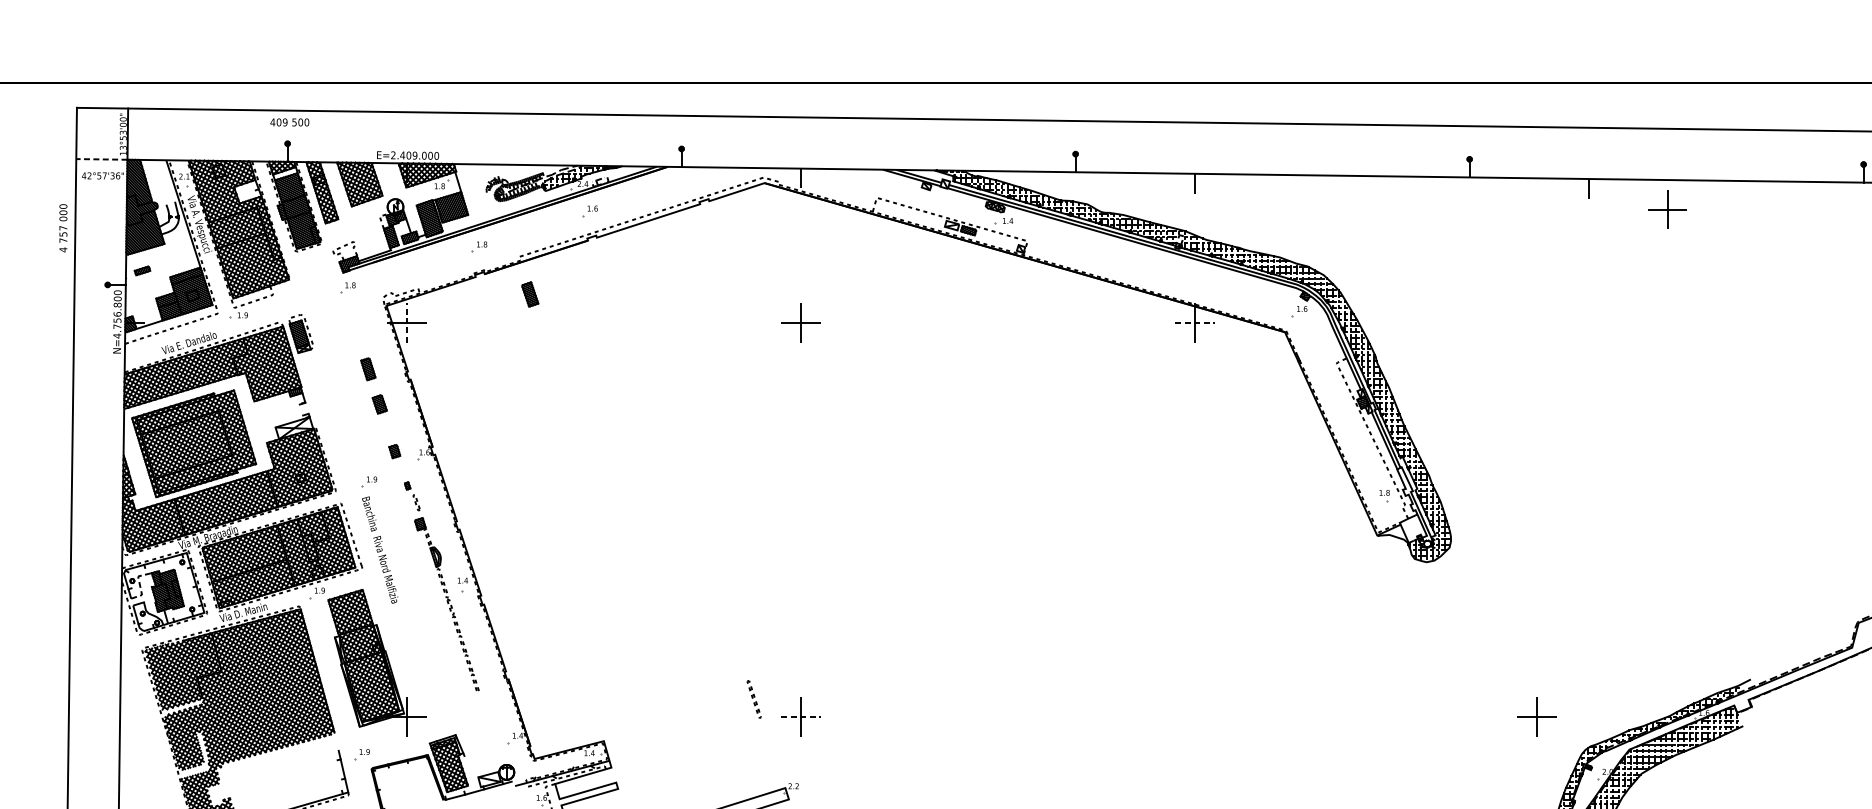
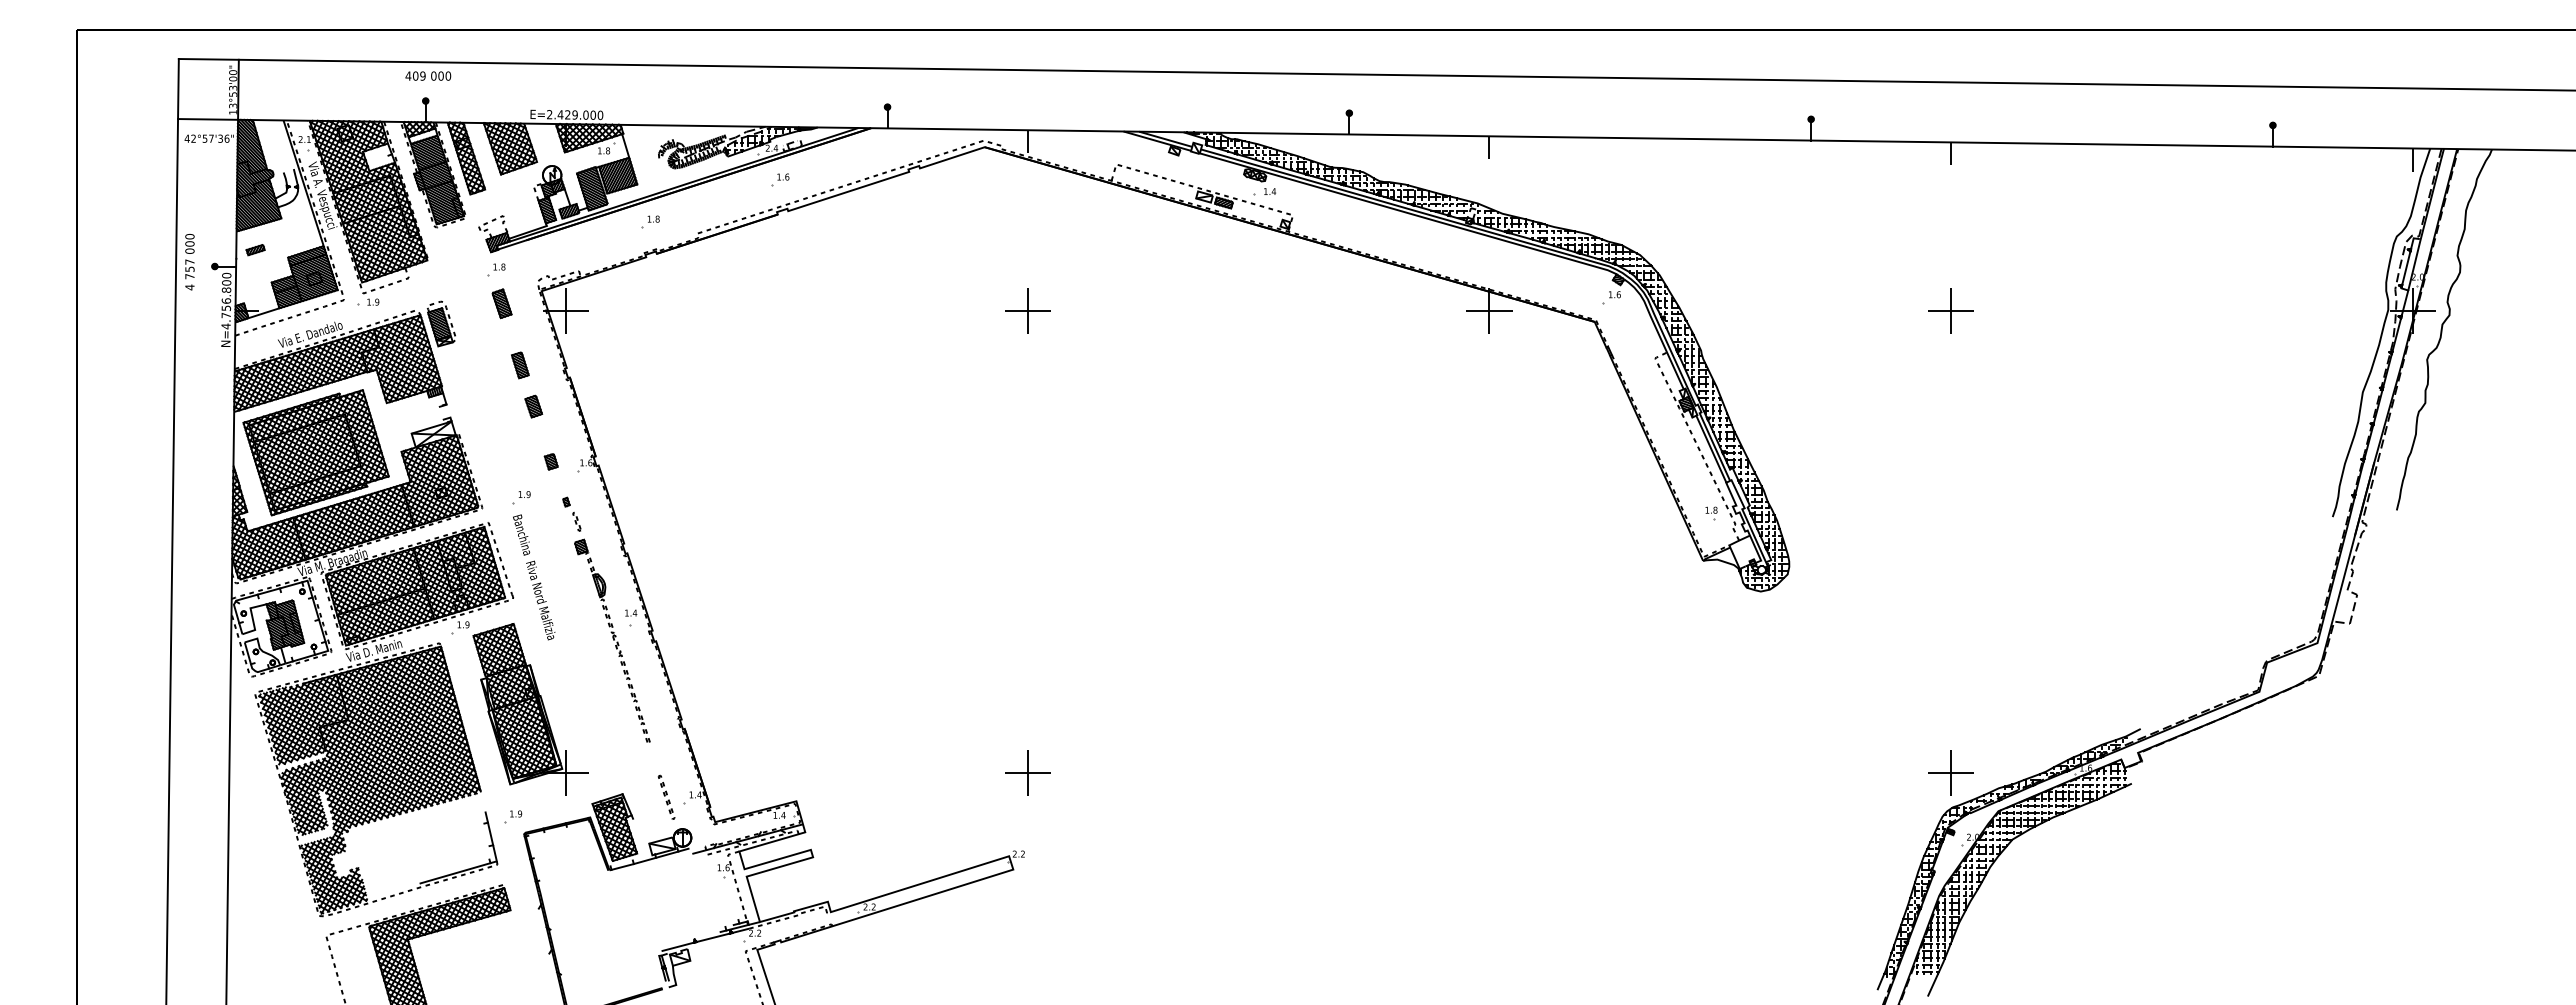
text: (294, 121) -> (433, 75), 500 -> 000
text: (408, 155) -> (567, 114), E=2.409.000 -> E=2.429.000
line: (101, 159) -> (207, 119), dashed -> solid
part: (1667, 208) -> (1950, 310), moved
text: (63, 228) -> (189, 262), moved
part: (529, 294) -> (501, 303), moved
line: (406, 322) -> (565, 310), dashed -> solid
line: (1195, 323) -> (1489, 311), dashed -> solid
line: (139, 584) -> (252, 617), dashed -> solid
part: (754, 698) -> (666, 796), moved
part: (1536, 716) -> (1950, 772), moved
line: (801, 717) -> (1028, 773), dashed -> solid

